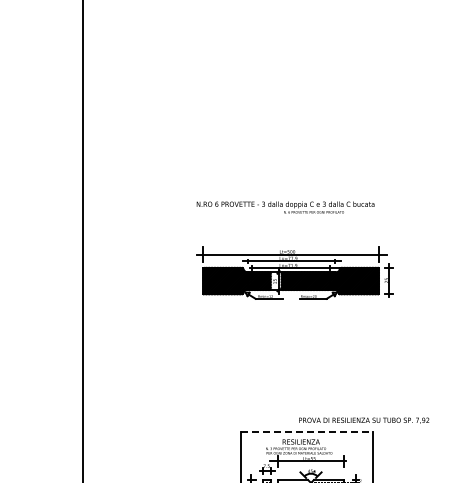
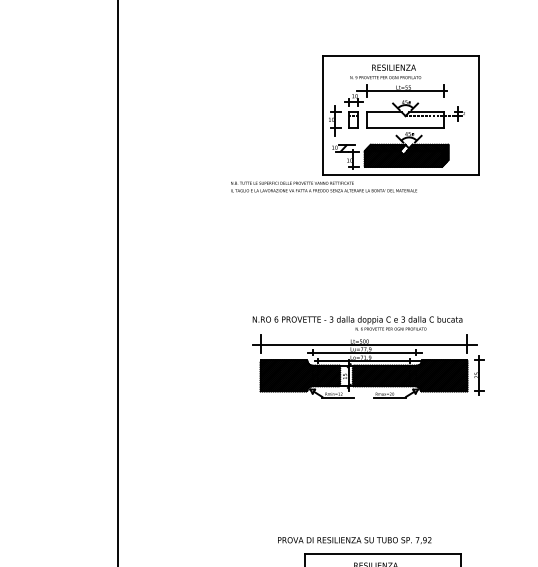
part: (283, 67) -> (355, 123), added
text: (285, 207) -> (357, 323), moved
text: (364, 420) -> (355, 540), moved
line: (307, 432) -> (383, 554), dashed -> solid

